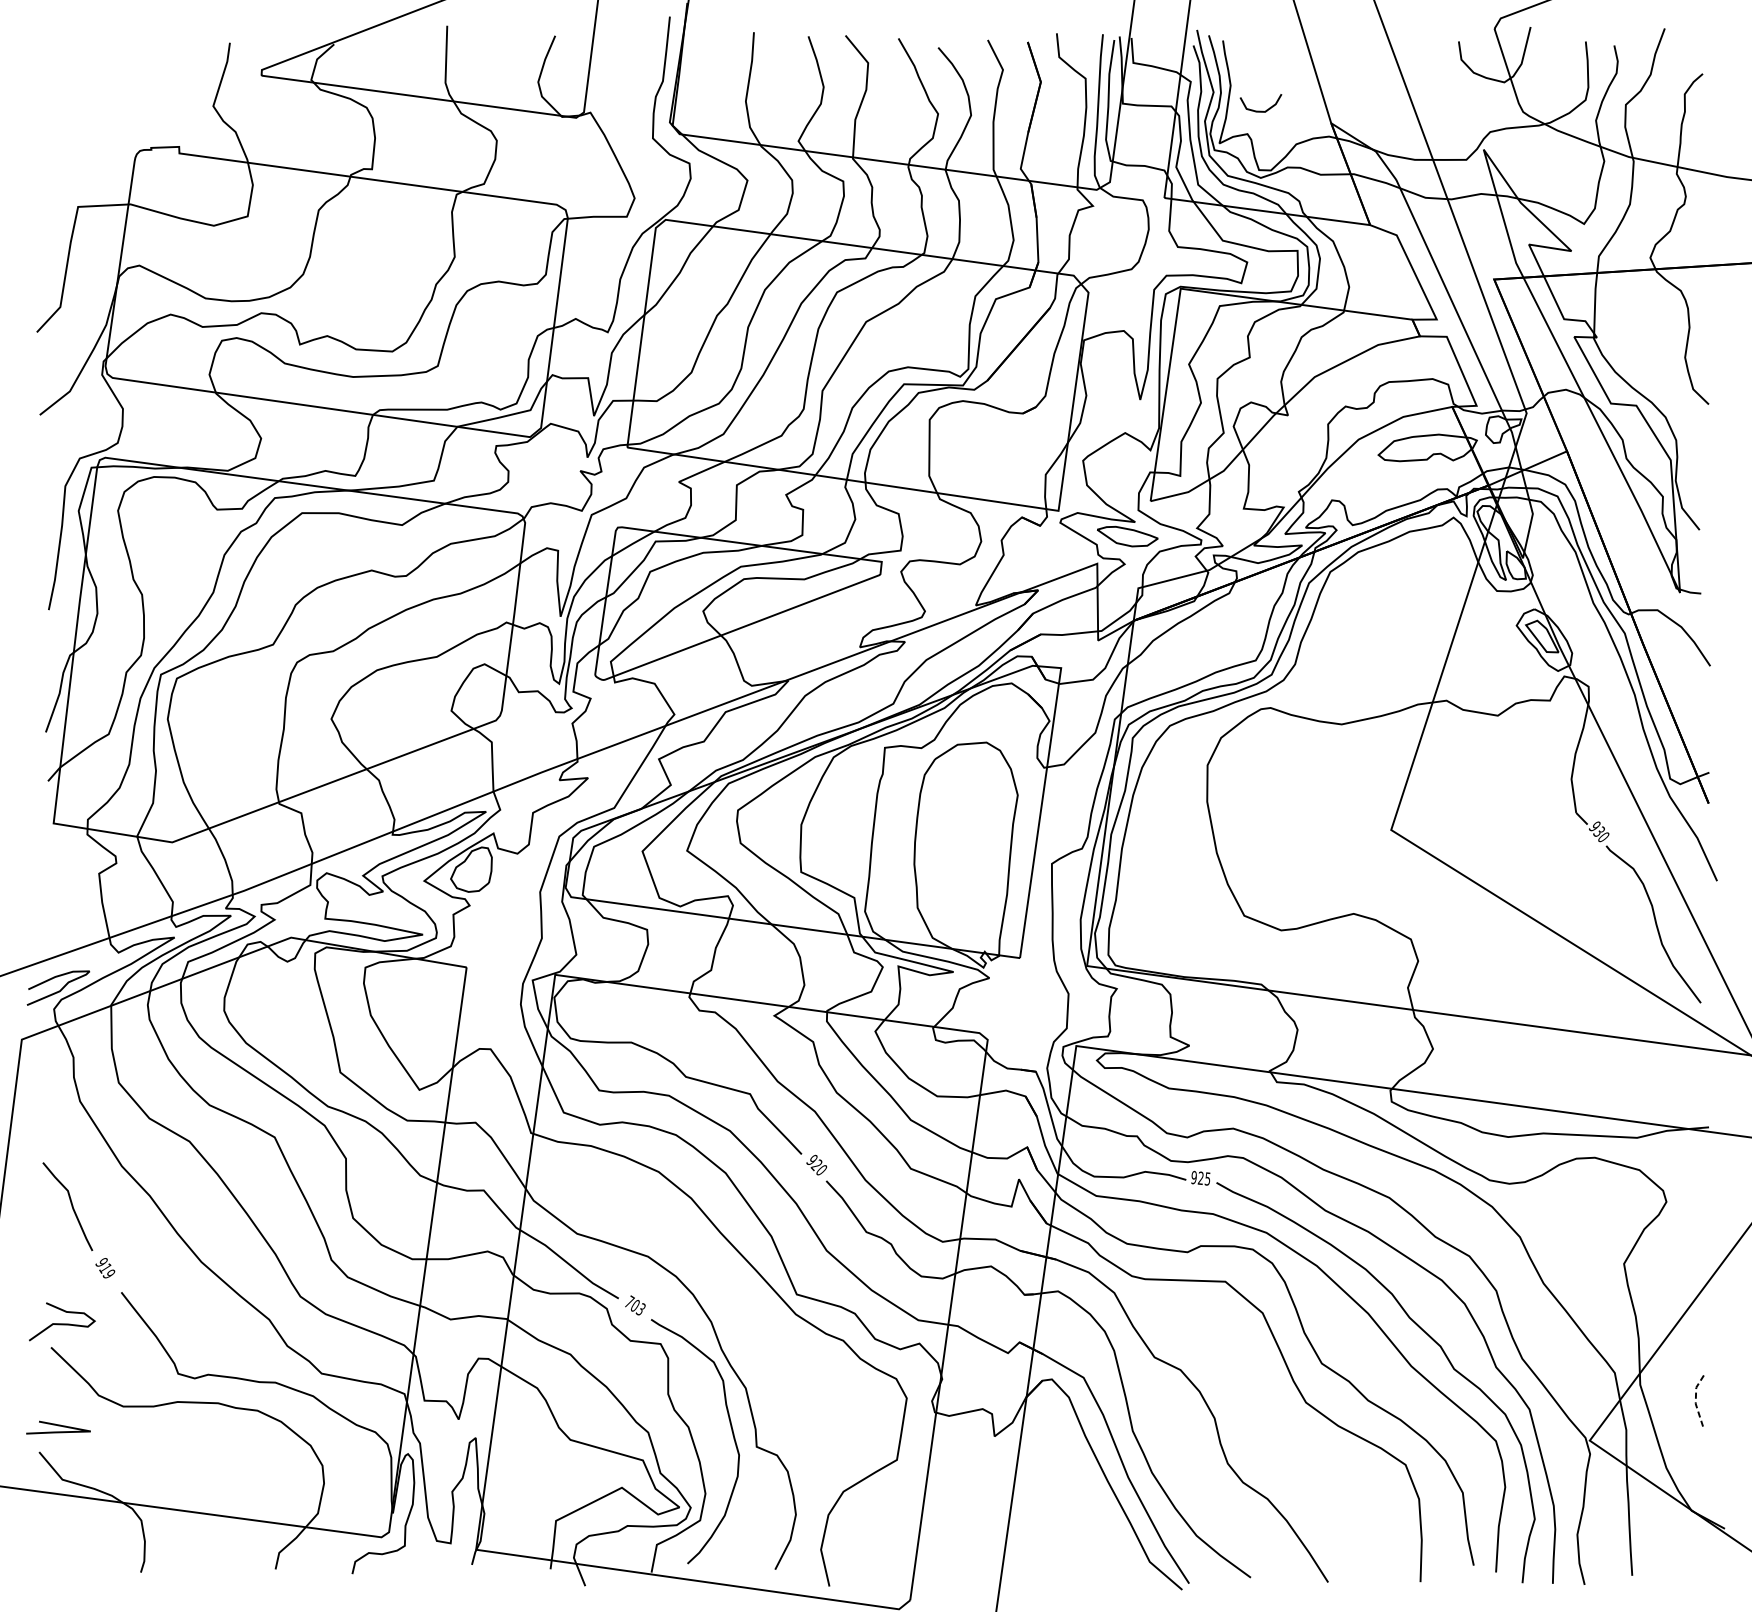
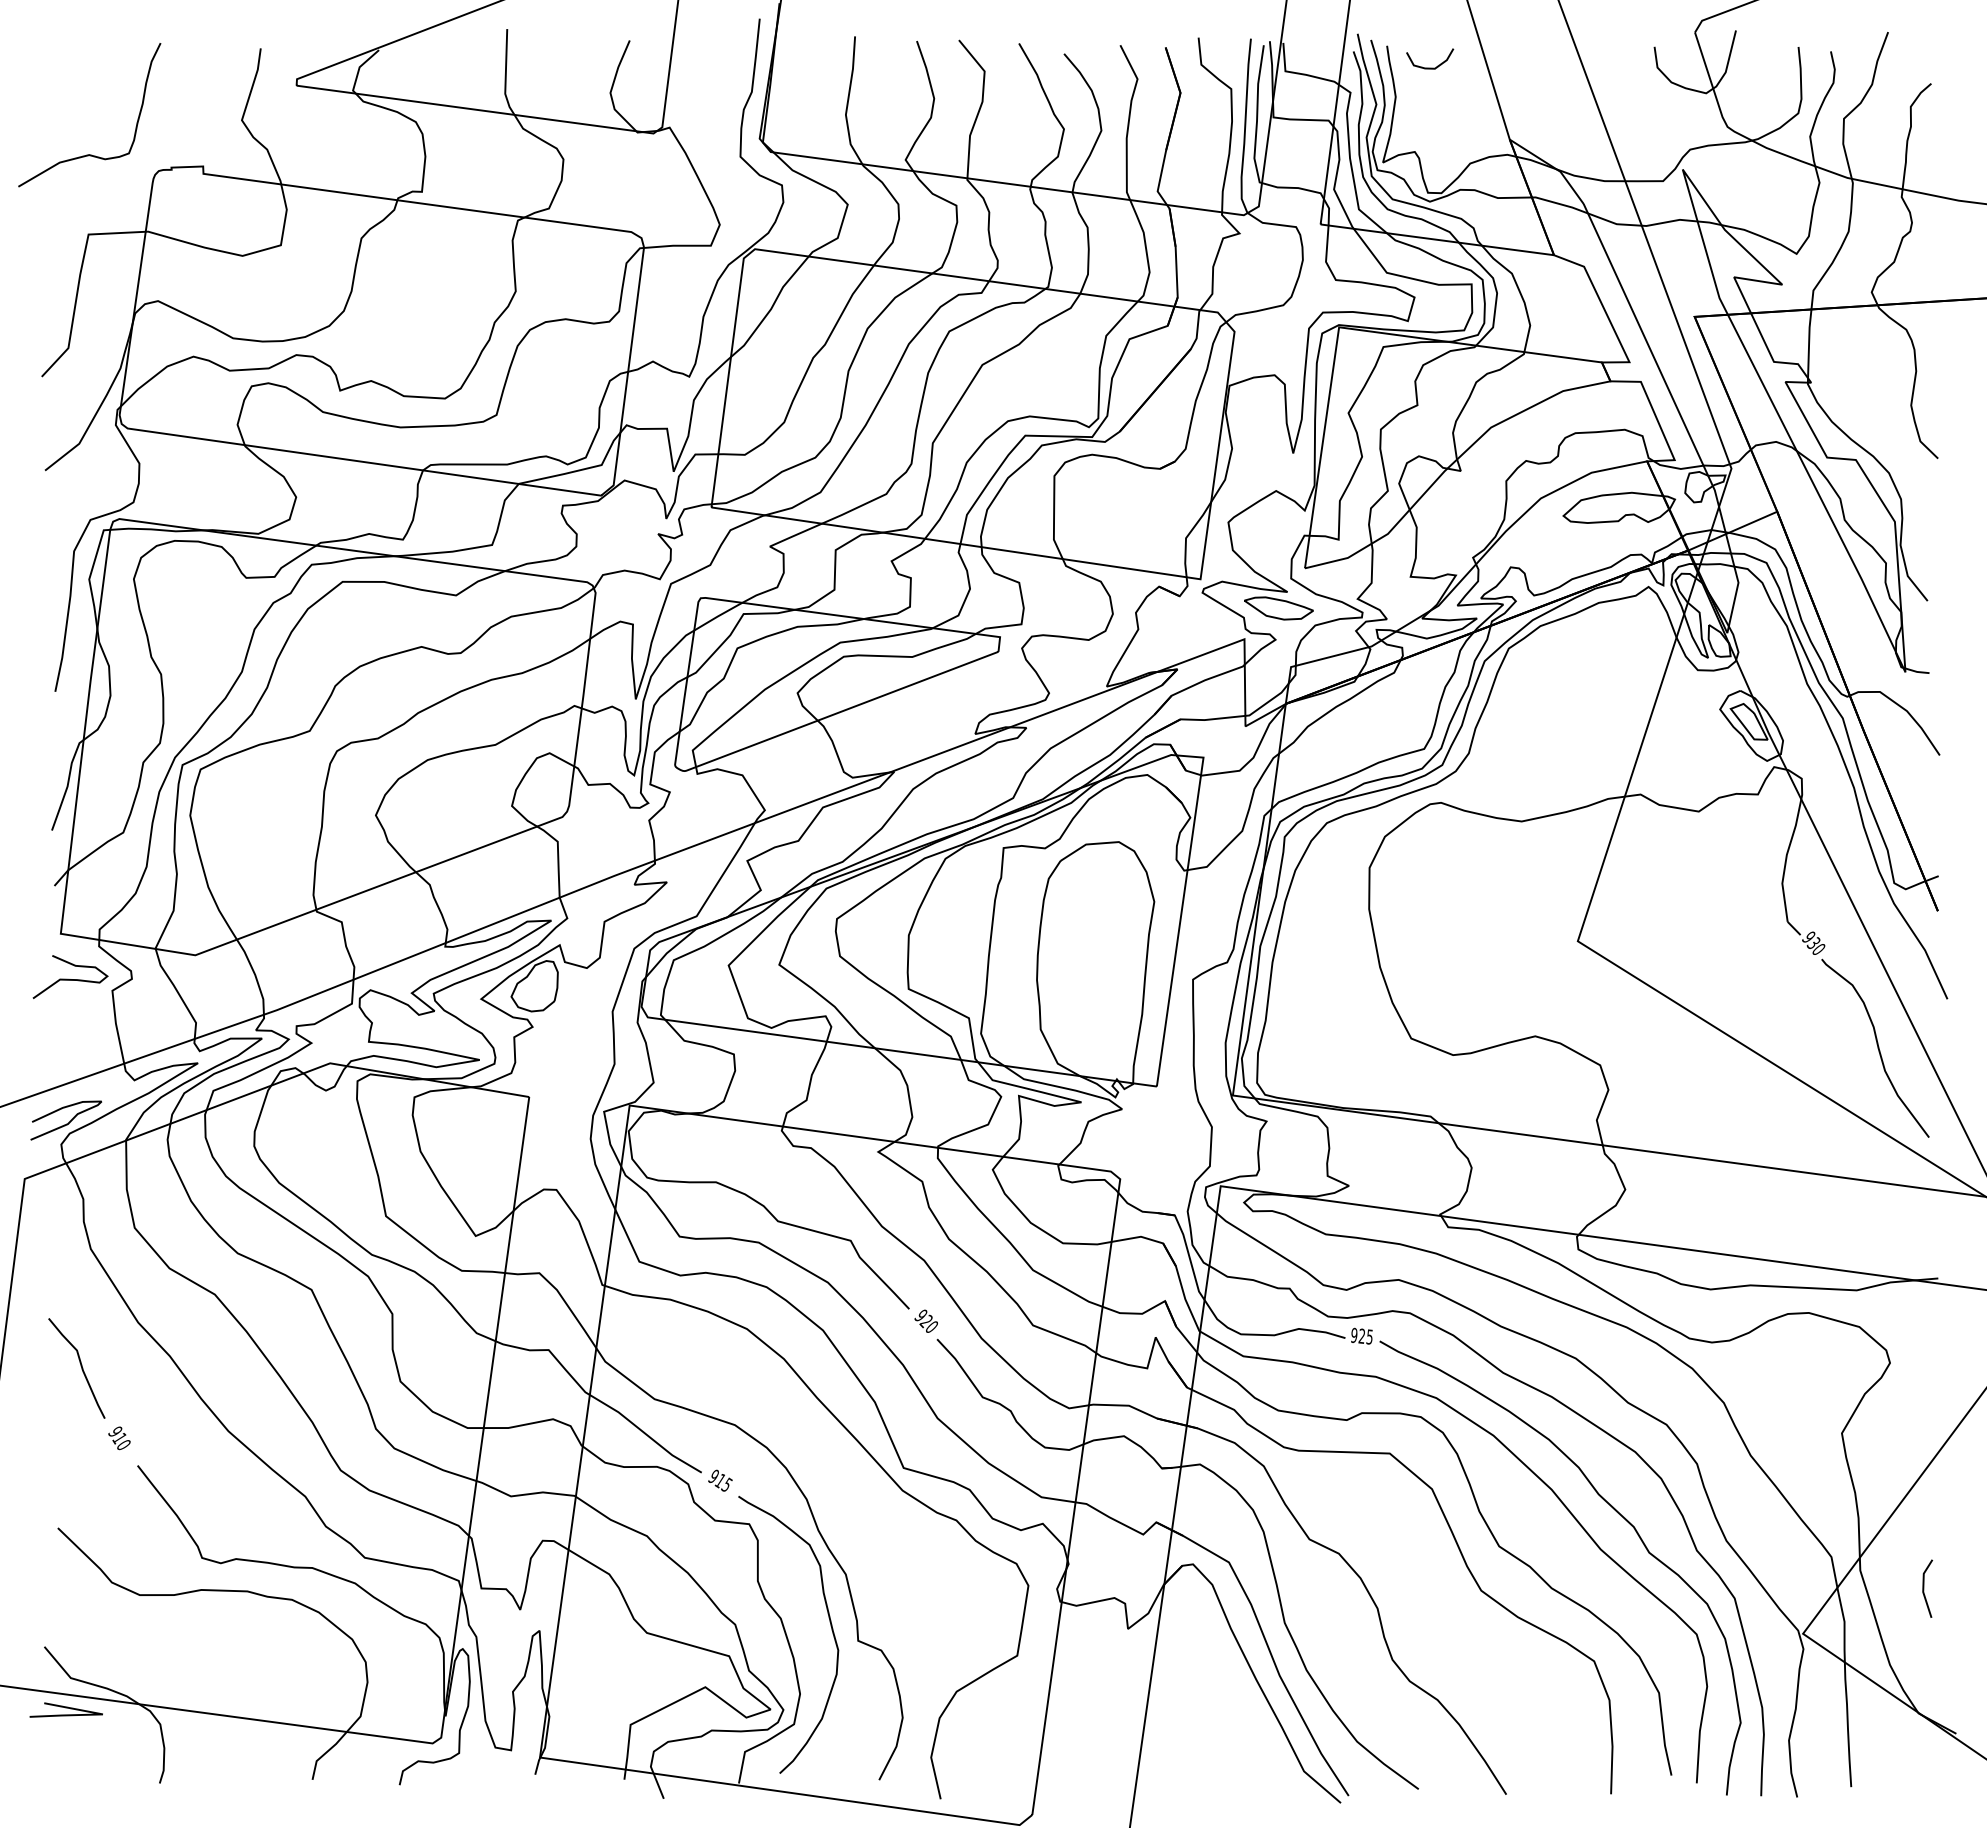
curve: (1261, 110) -> (1430, 67), moved
curve: (78, 136) -> (89, 154), added
text: (108, 1273) -> (122, 1444), 919 -> 910
text: (635, 1305) -> (720, 1480), 703 -> 915
curve: (60, 1323) -> (68, 978), moved
line: (1695, 1400) -> (1923, 1588), dashed -> solid
line: (57, 1426) -> (65, 1708), moved

